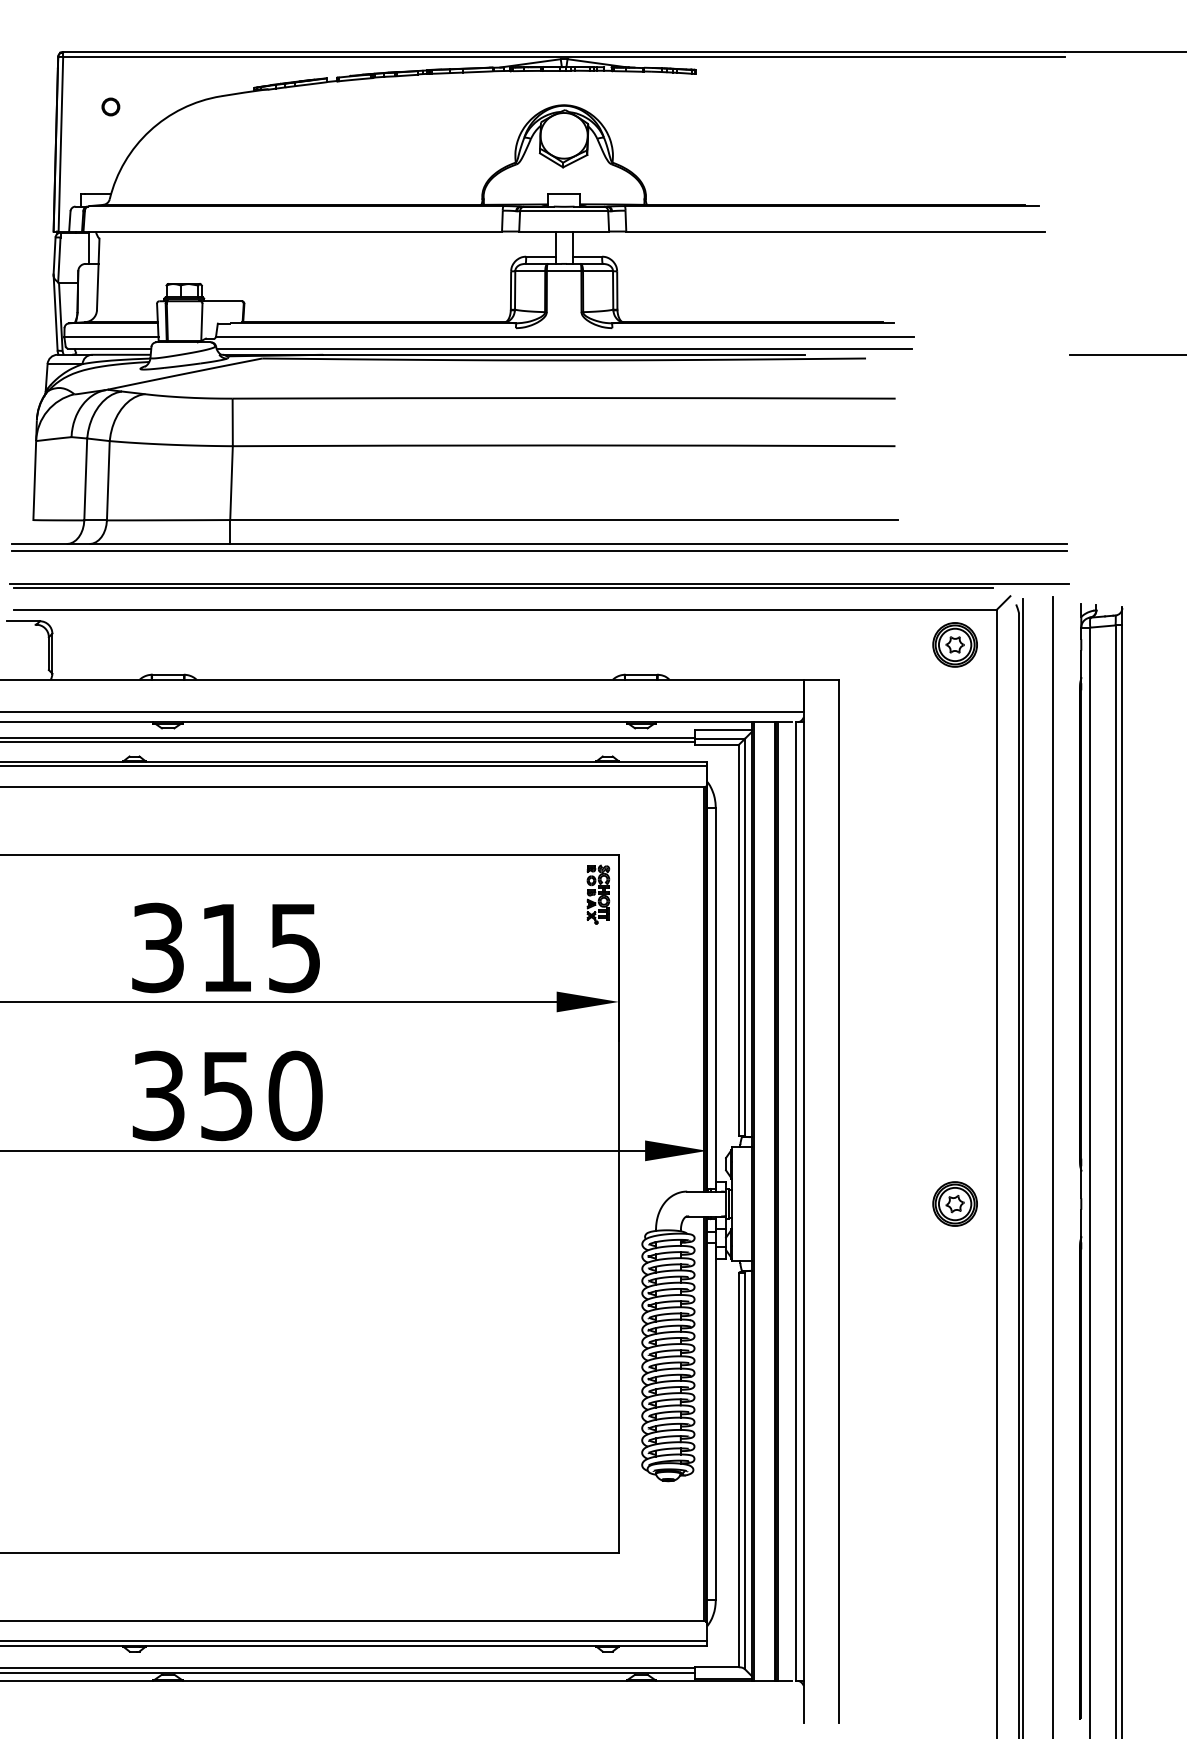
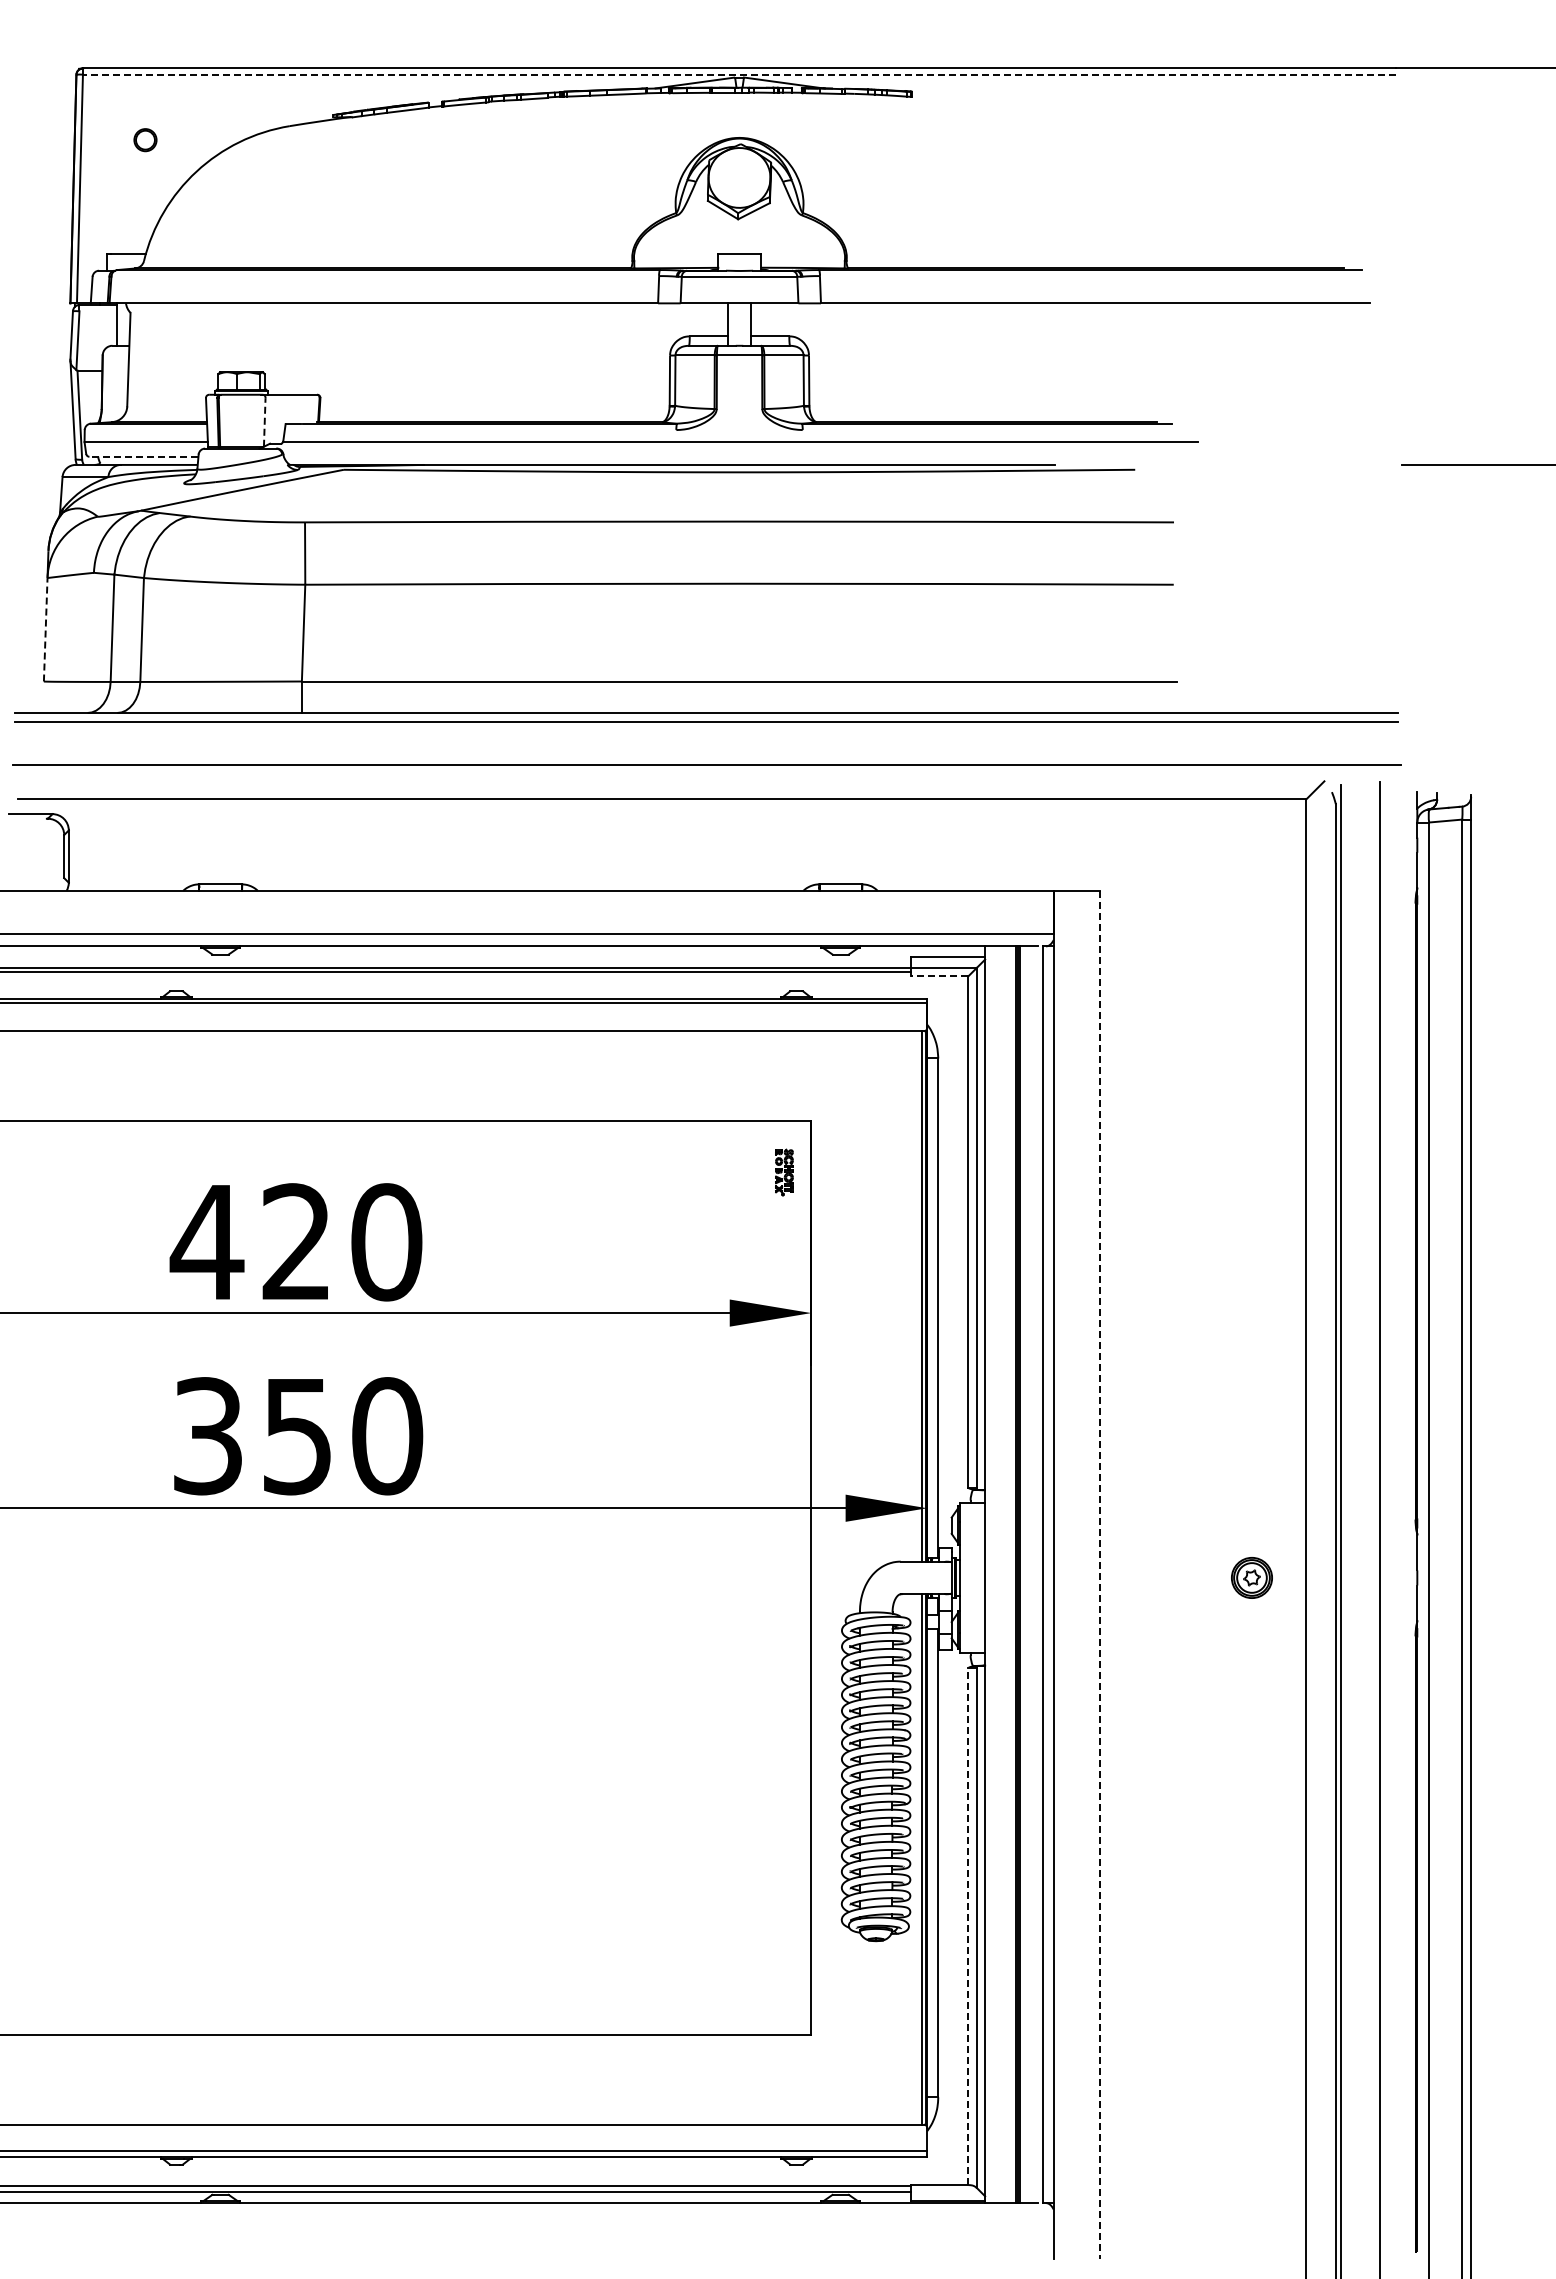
line: (564, 56) -> (739, 74), solid -> dashed
line: (201, 321) -> (264, 421), solid -> dashed
line: (109, 348) -> (143, 456), solid -> dashed
line: (564, 348) -> (739, 456), removed
line: (34, 480) -> (45, 629), solid -> dashed
line: (503, 587) -> (659, 769), removed
part: (954, 644) -> (1251, 844), removed
line: (716, 745) -> (939, 976), solid -> dashed
part: (598, 894) -> (784, 1172), size x0.6
text: (225, 948) -> (295, 1242), 315 -> 420
line: (754, 1201) -> (988, 1574), removed
line: (839, 1201) -> (1100, 1574), solid -> dashed
part: (954, 1203) -> (1251, 1577), size x0.7
line: (738, 1469) -> (968, 1926), solid -> dashed

